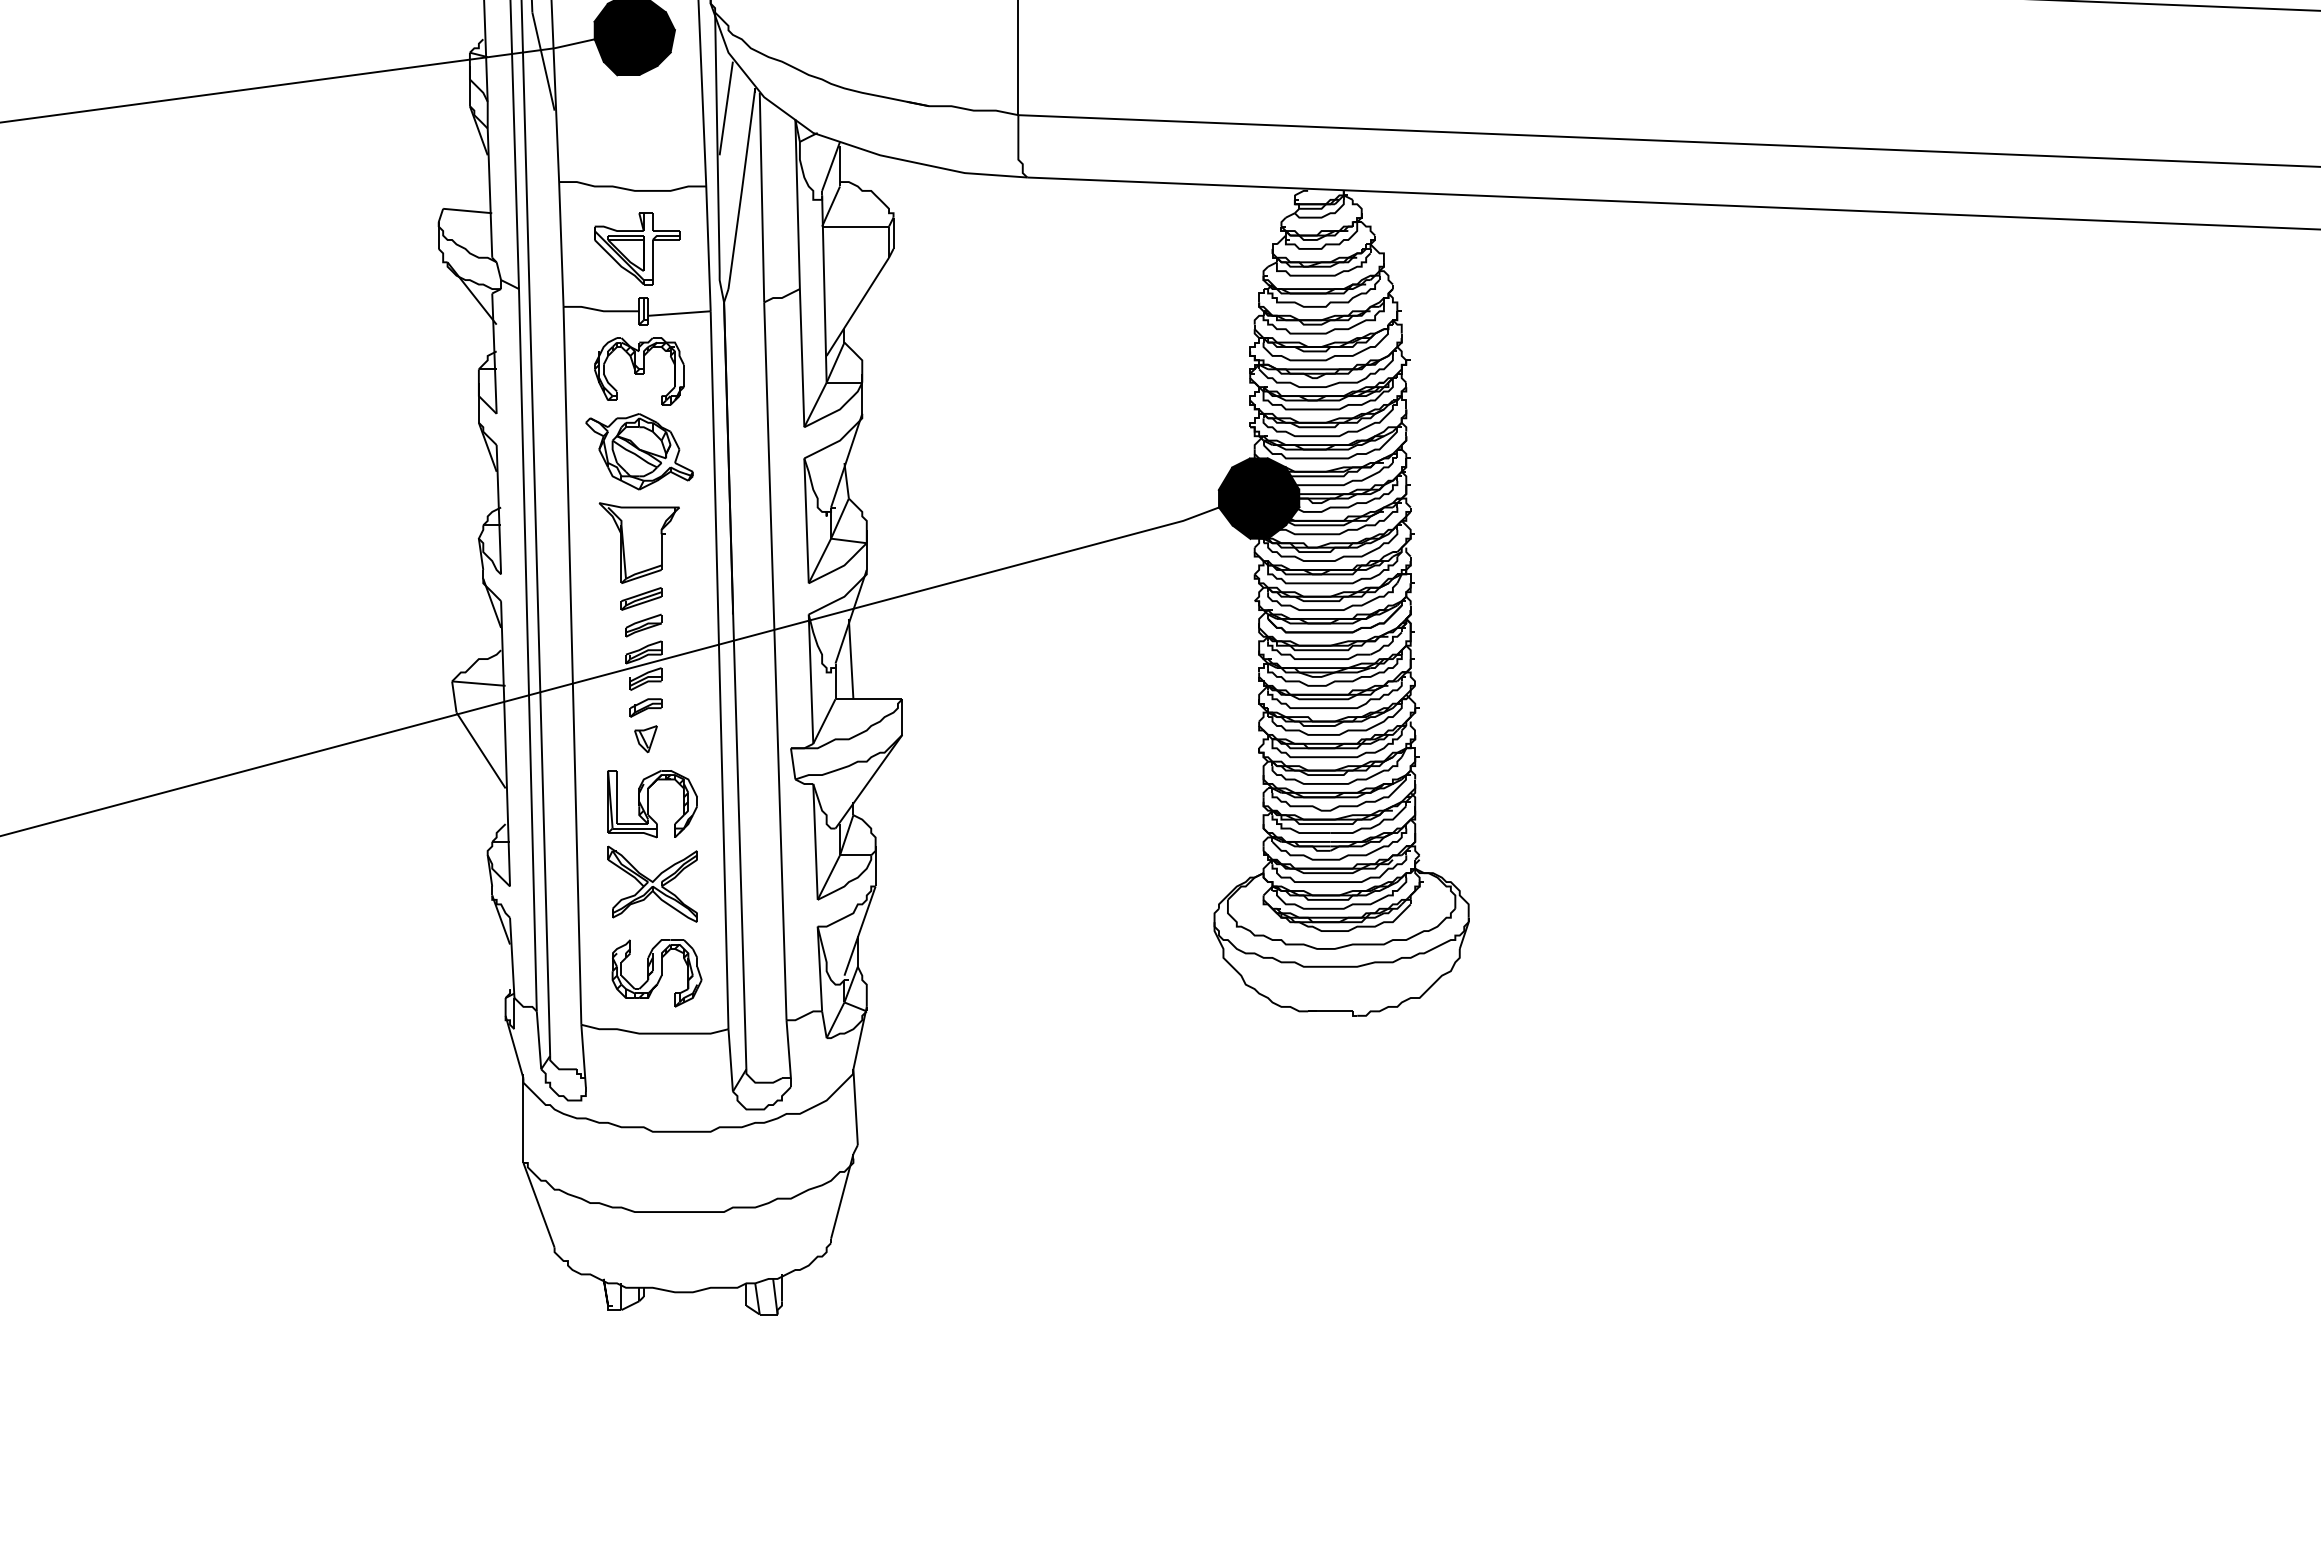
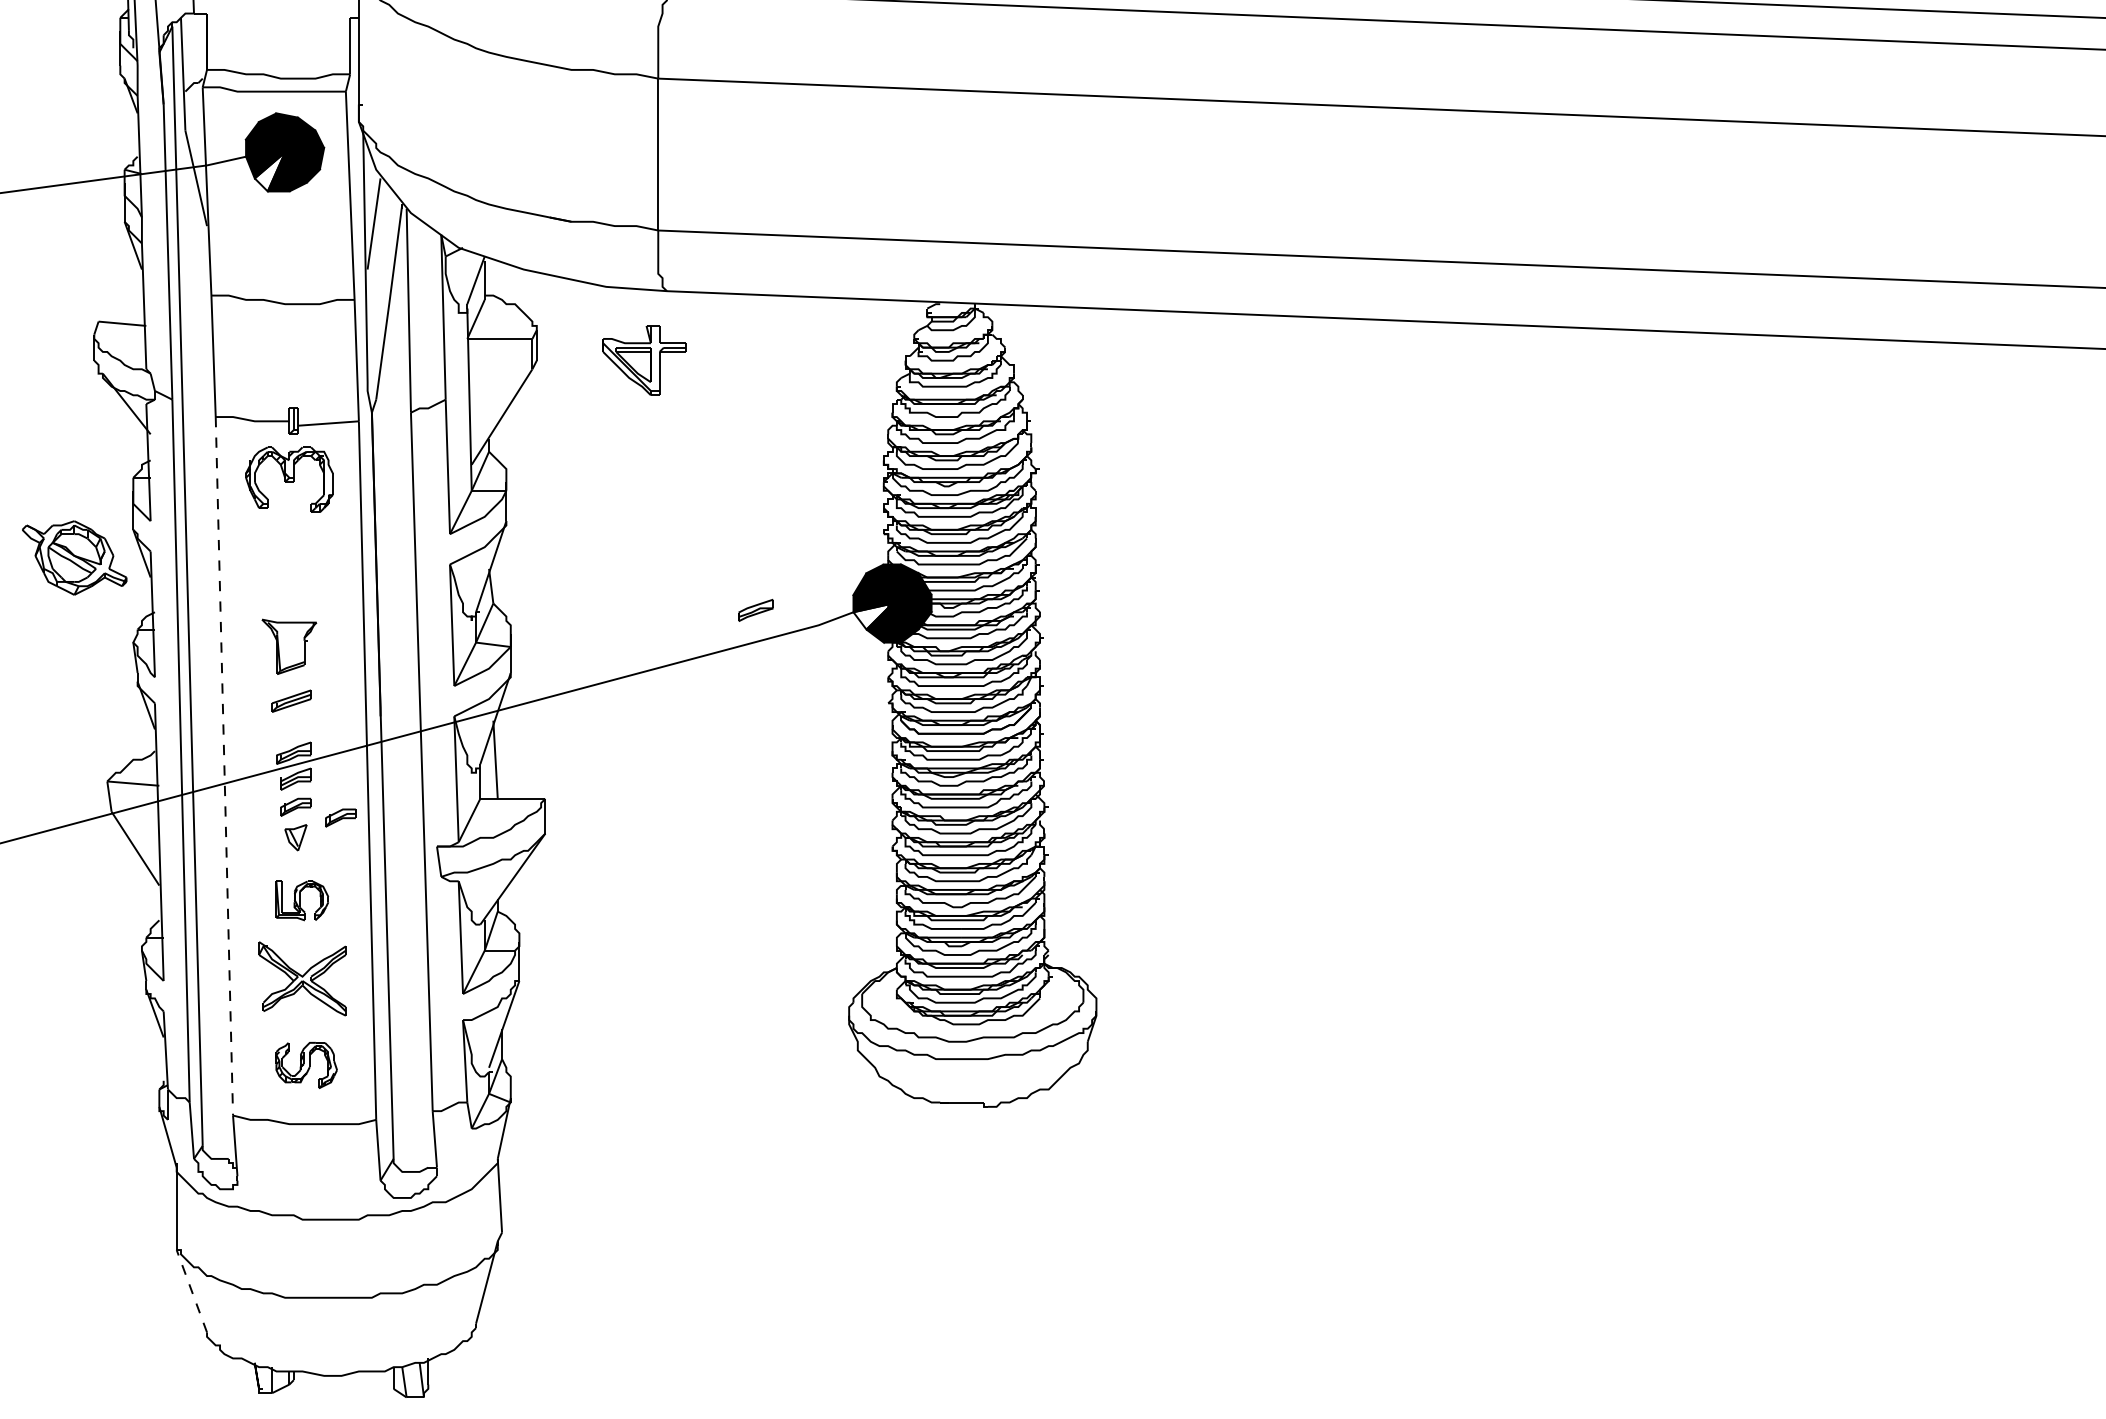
fill: (618, 54) -> (269, 171), removed
part: (637, 248) -> (644, 360), moved
part: (639, 451) -> (74, 557), moved
fill: (1239, 511) -> (873, 616), removed
part: (638, 542) -> (288, 646), size x0.7
part: (643, 625) -> (755, 610), moved
line: (572, 666) -> (224, 766), solid -> dashed
part: (691, 718) -> (340, 817), added
part: (652, 804) -> (302, 901), size x0.6
part: (656, 973) -> (306, 1065), size x0.7
line: (538, 1204) -> (191, 1290), solid -> dashed

